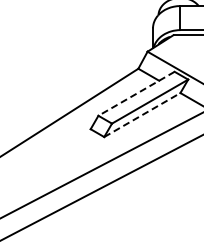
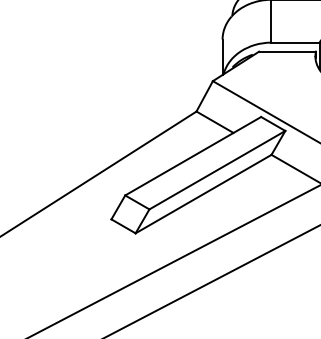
line: (136, 93) -> (193, 155), dashed -> solid
line: (142, 115) -> (203, 194), dashed -> solid

